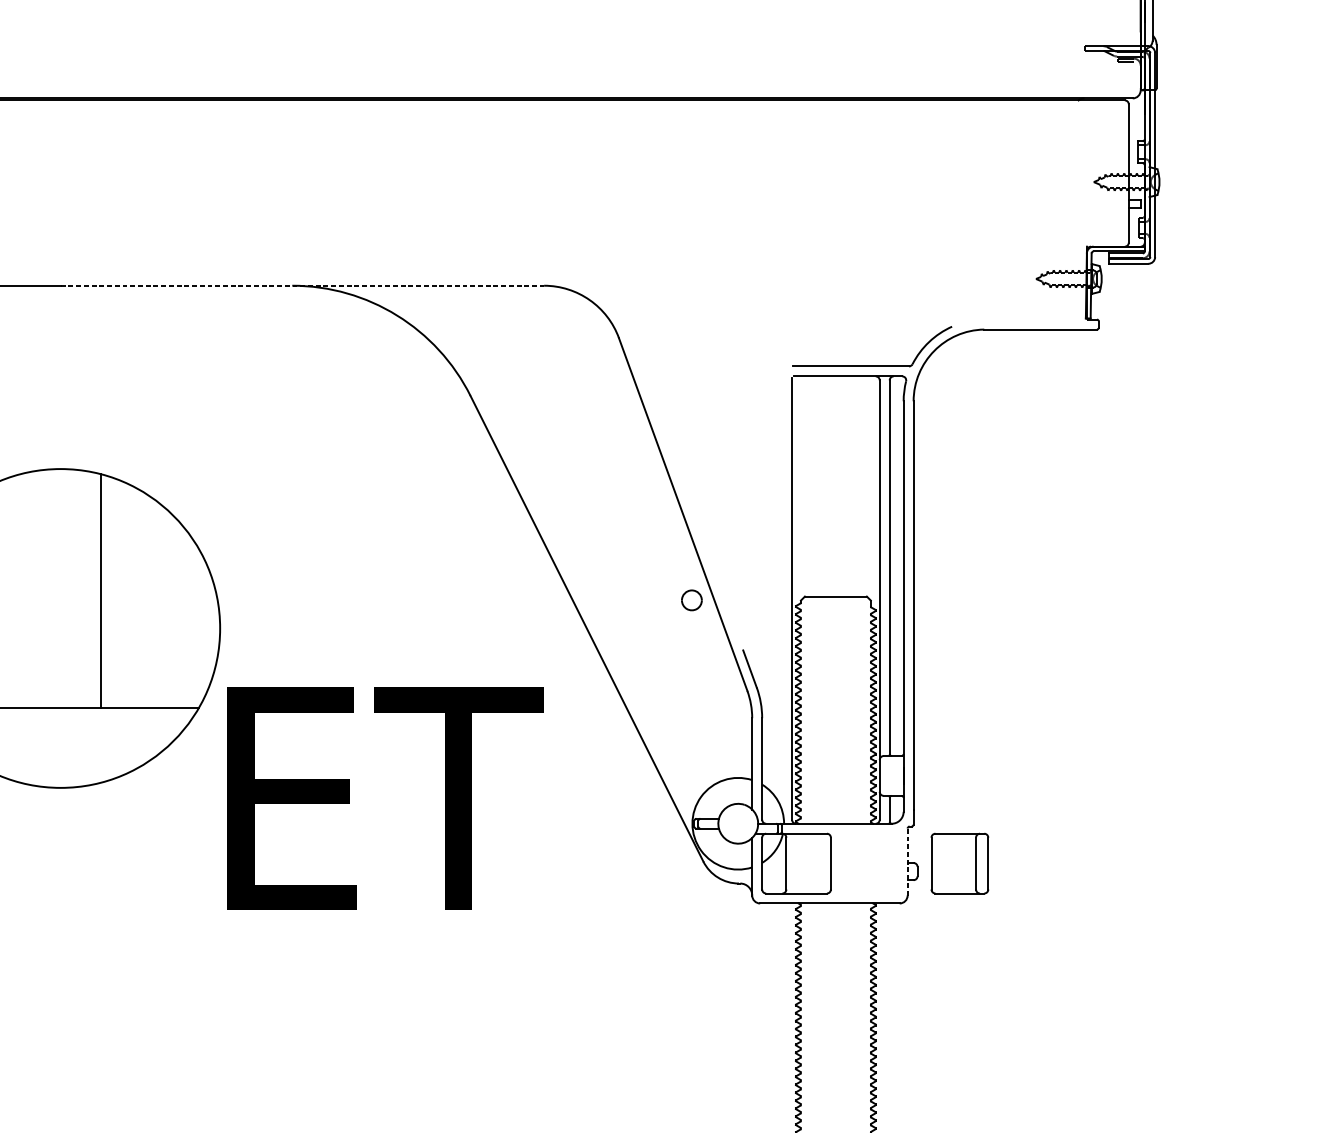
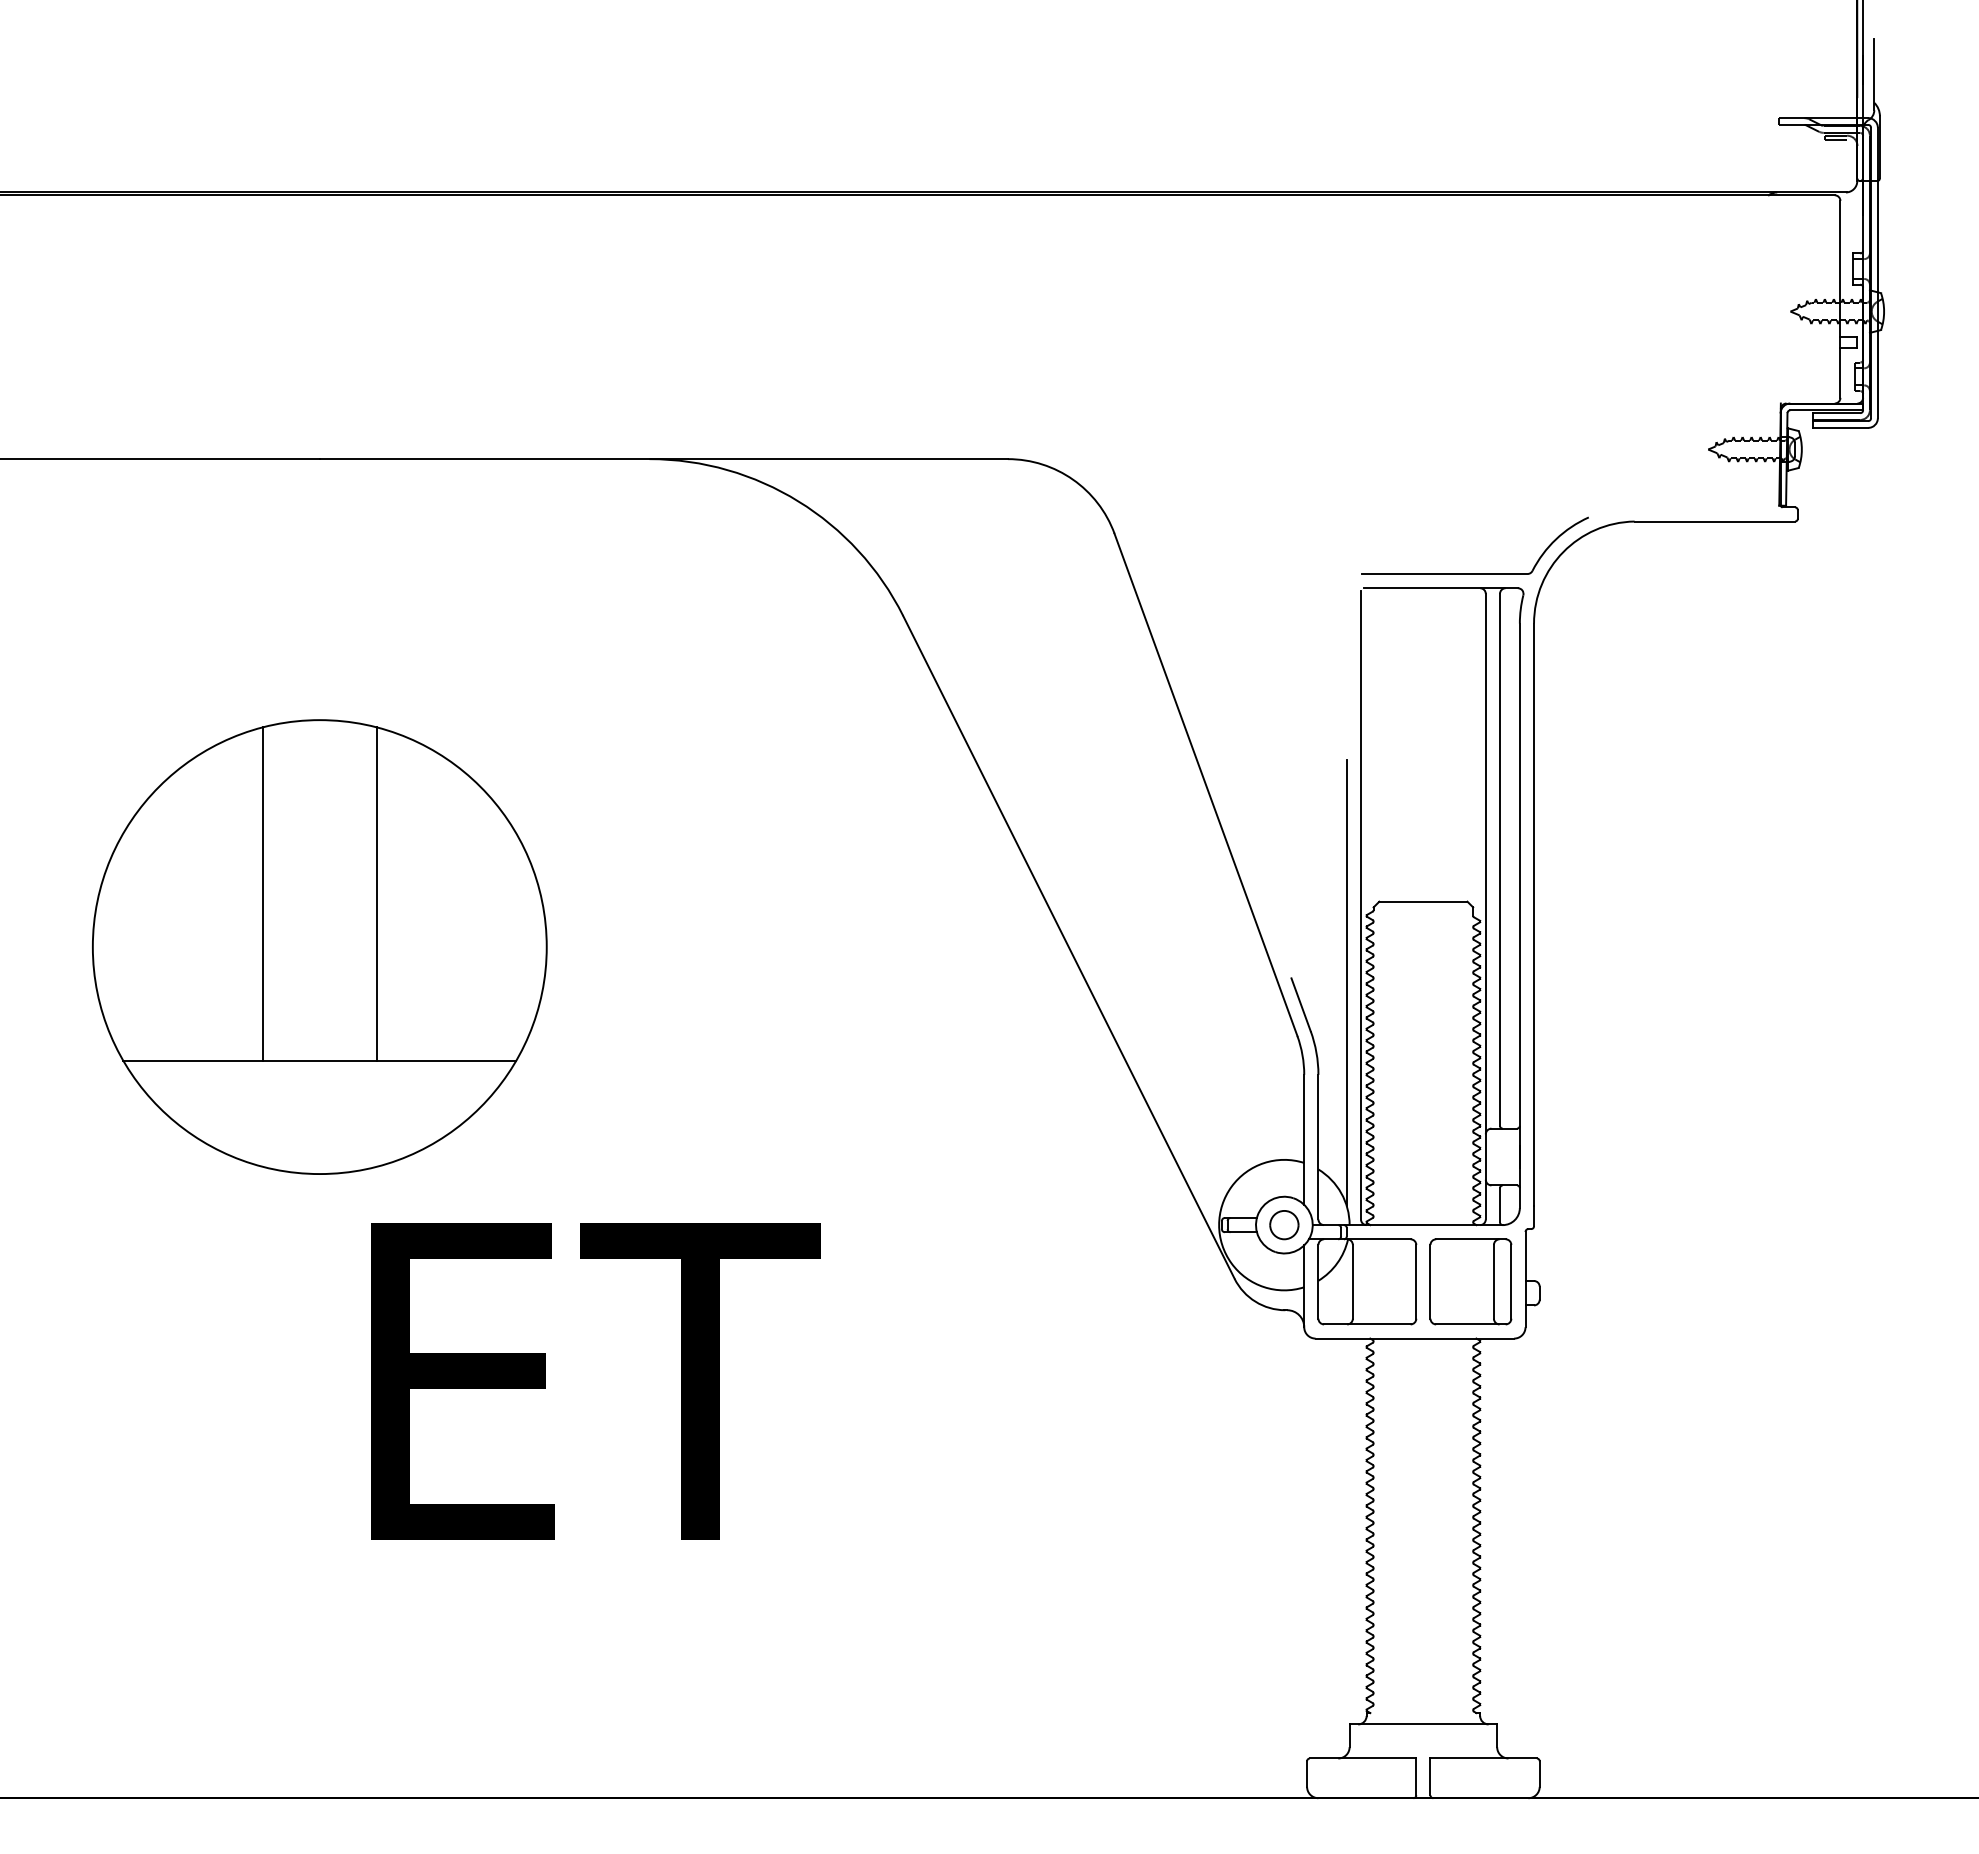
line: (302, 285) -> (664, 459), dashed -> solid
line: (21, 590) -> (263, 893), added
part: (691, 600) -> (1284, 1225), moved
line: (781, 653) -> (1346, 982), added
text: (385, 798) -> (595, 1381), moved
line: (907, 861) -> (1525, 1279), dashed -> solid
part: (959, 863) -> (1470, 1281), moved

